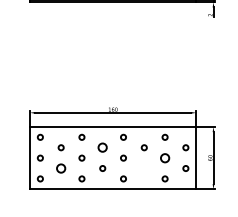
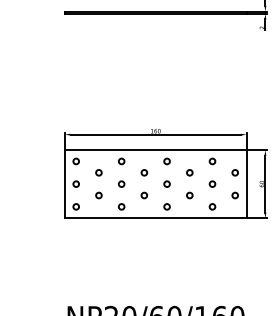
circle: (102, 147) -> (144, 172), size x0.62
circle: (165, 157) -> (212, 183), size x0.62
circle: (60, 168) -> (98, 195), size x0.62
circle: (144, 168) -> (189, 195), added

